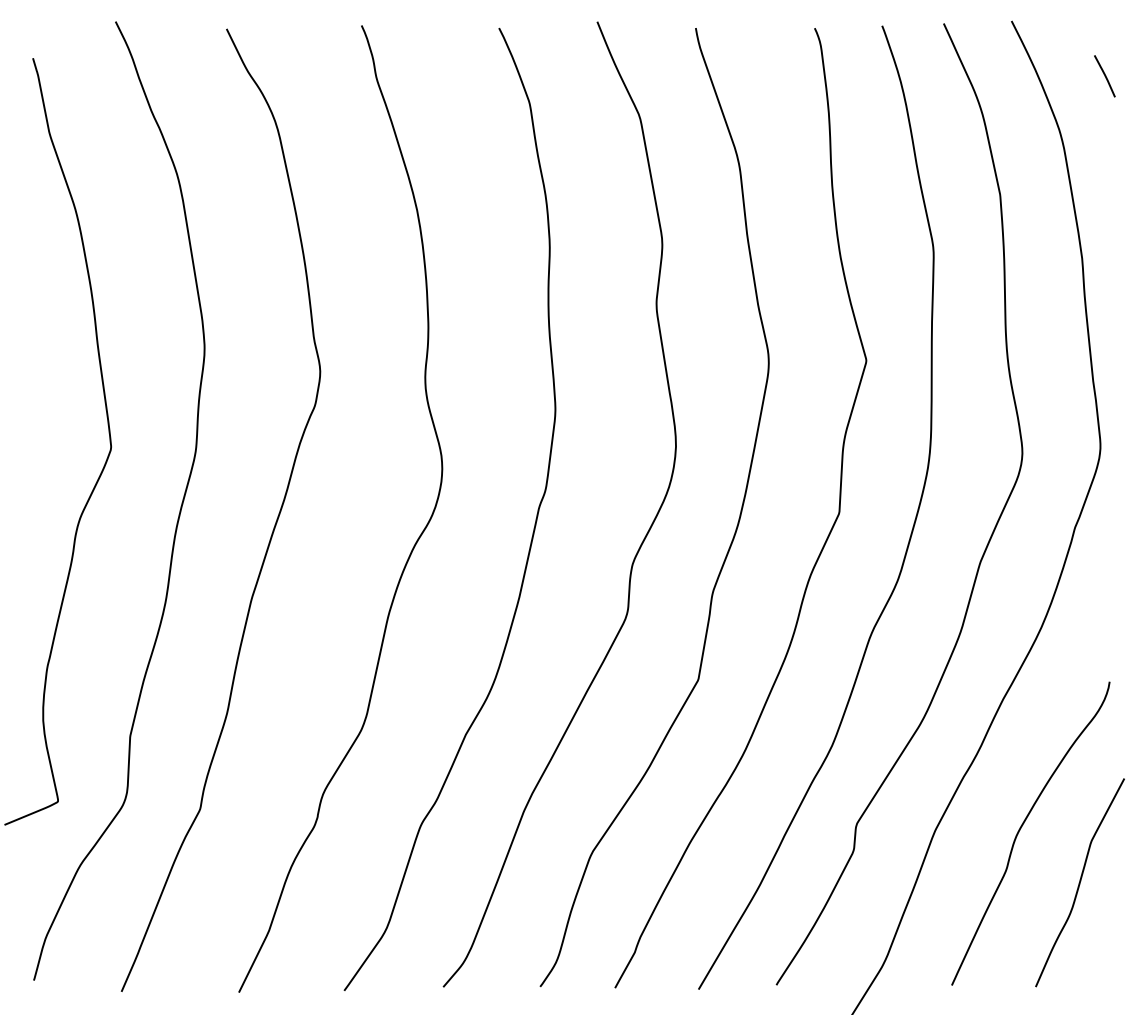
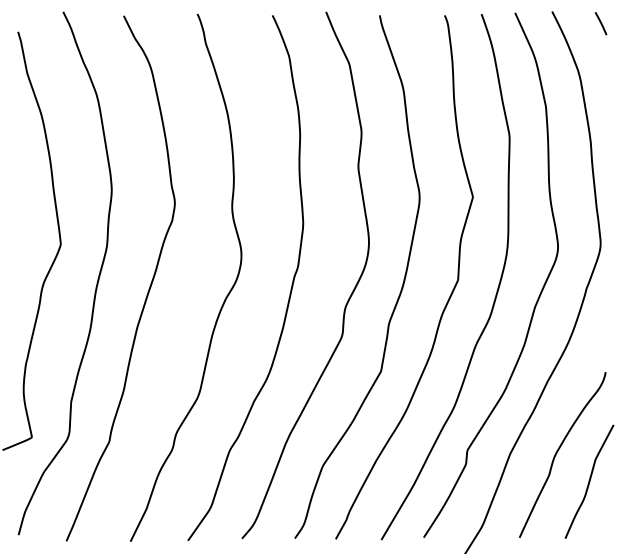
line: (1103, 75) -> (600, 23), moved

